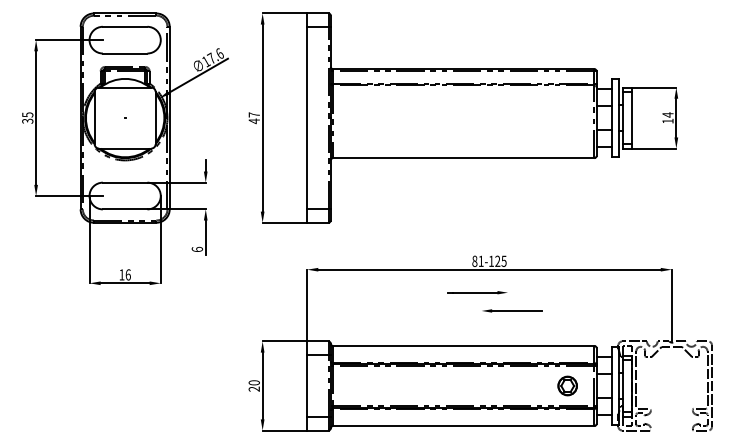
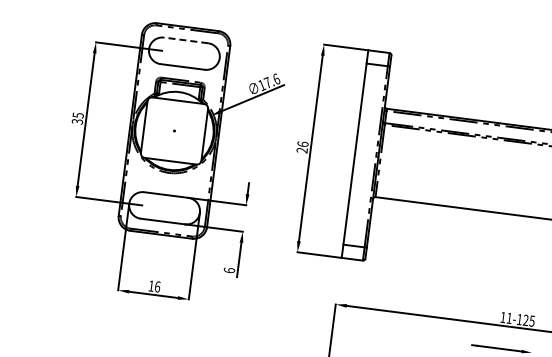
line: (124, 26) -> (185, 40), solid -> dashed
text: (253, 118) -> (301, 147), 47 -> 26
text: (474, 260) -> (502, 316), 81-125 -> 11-125

